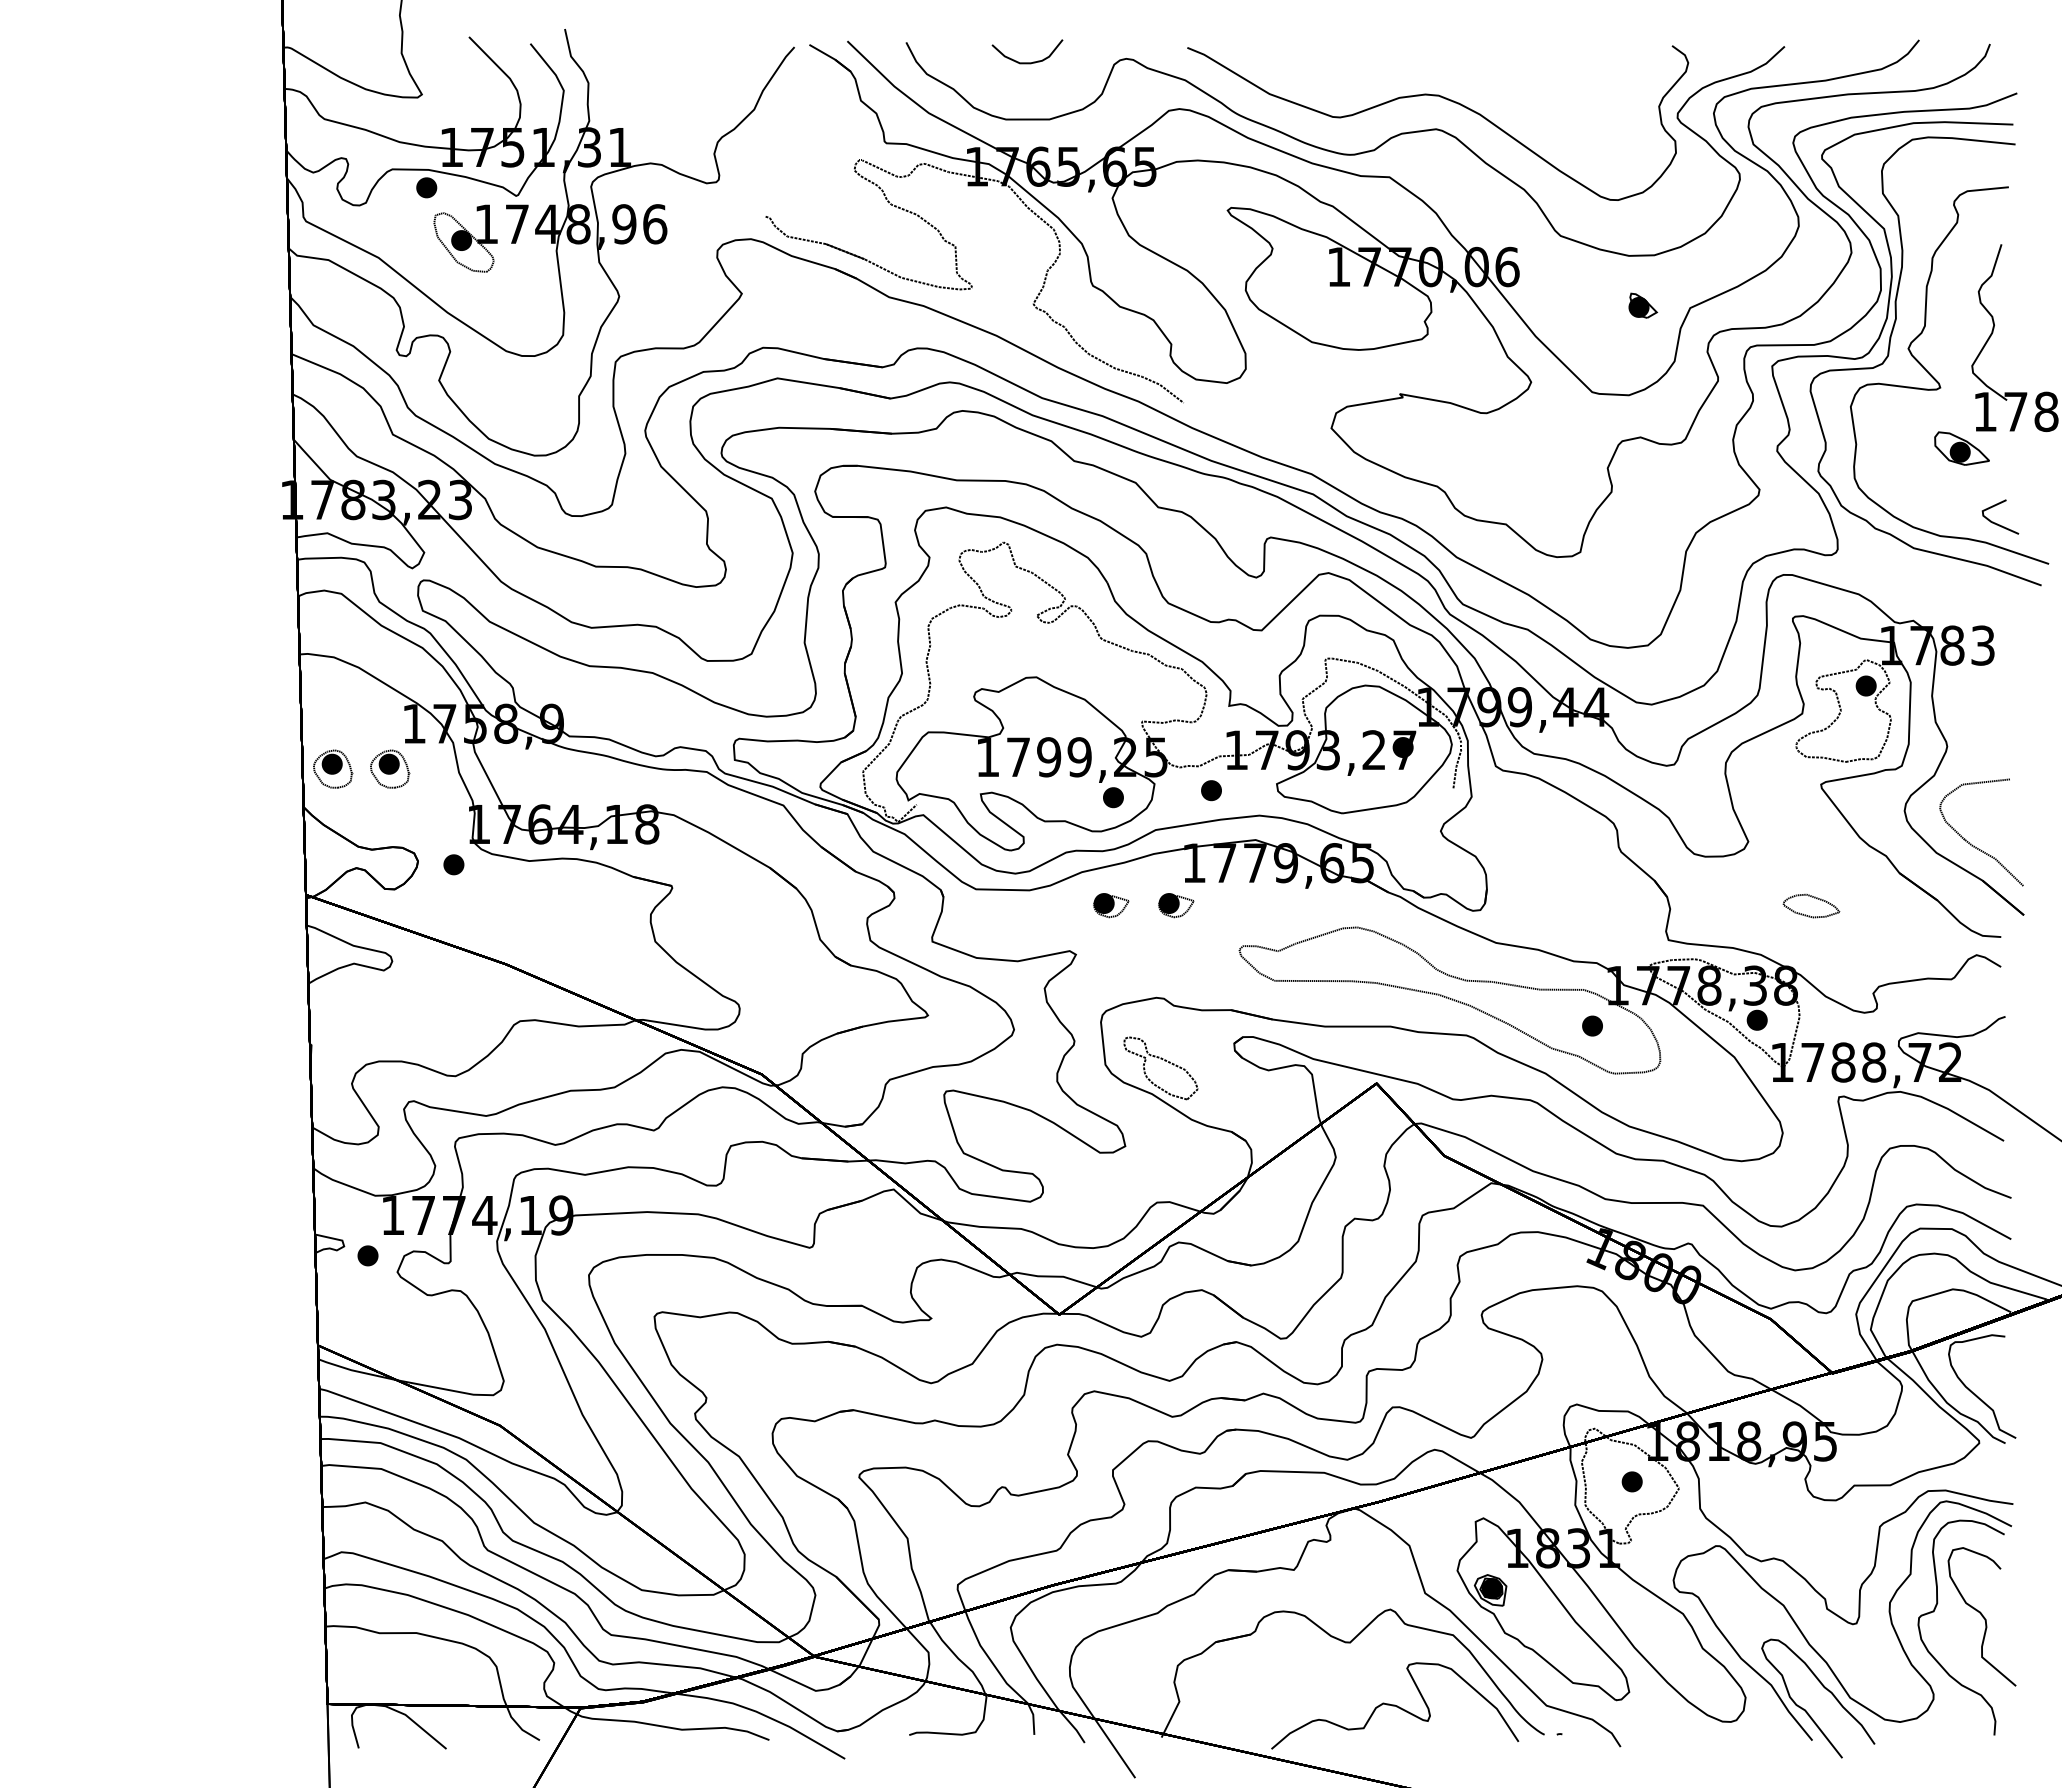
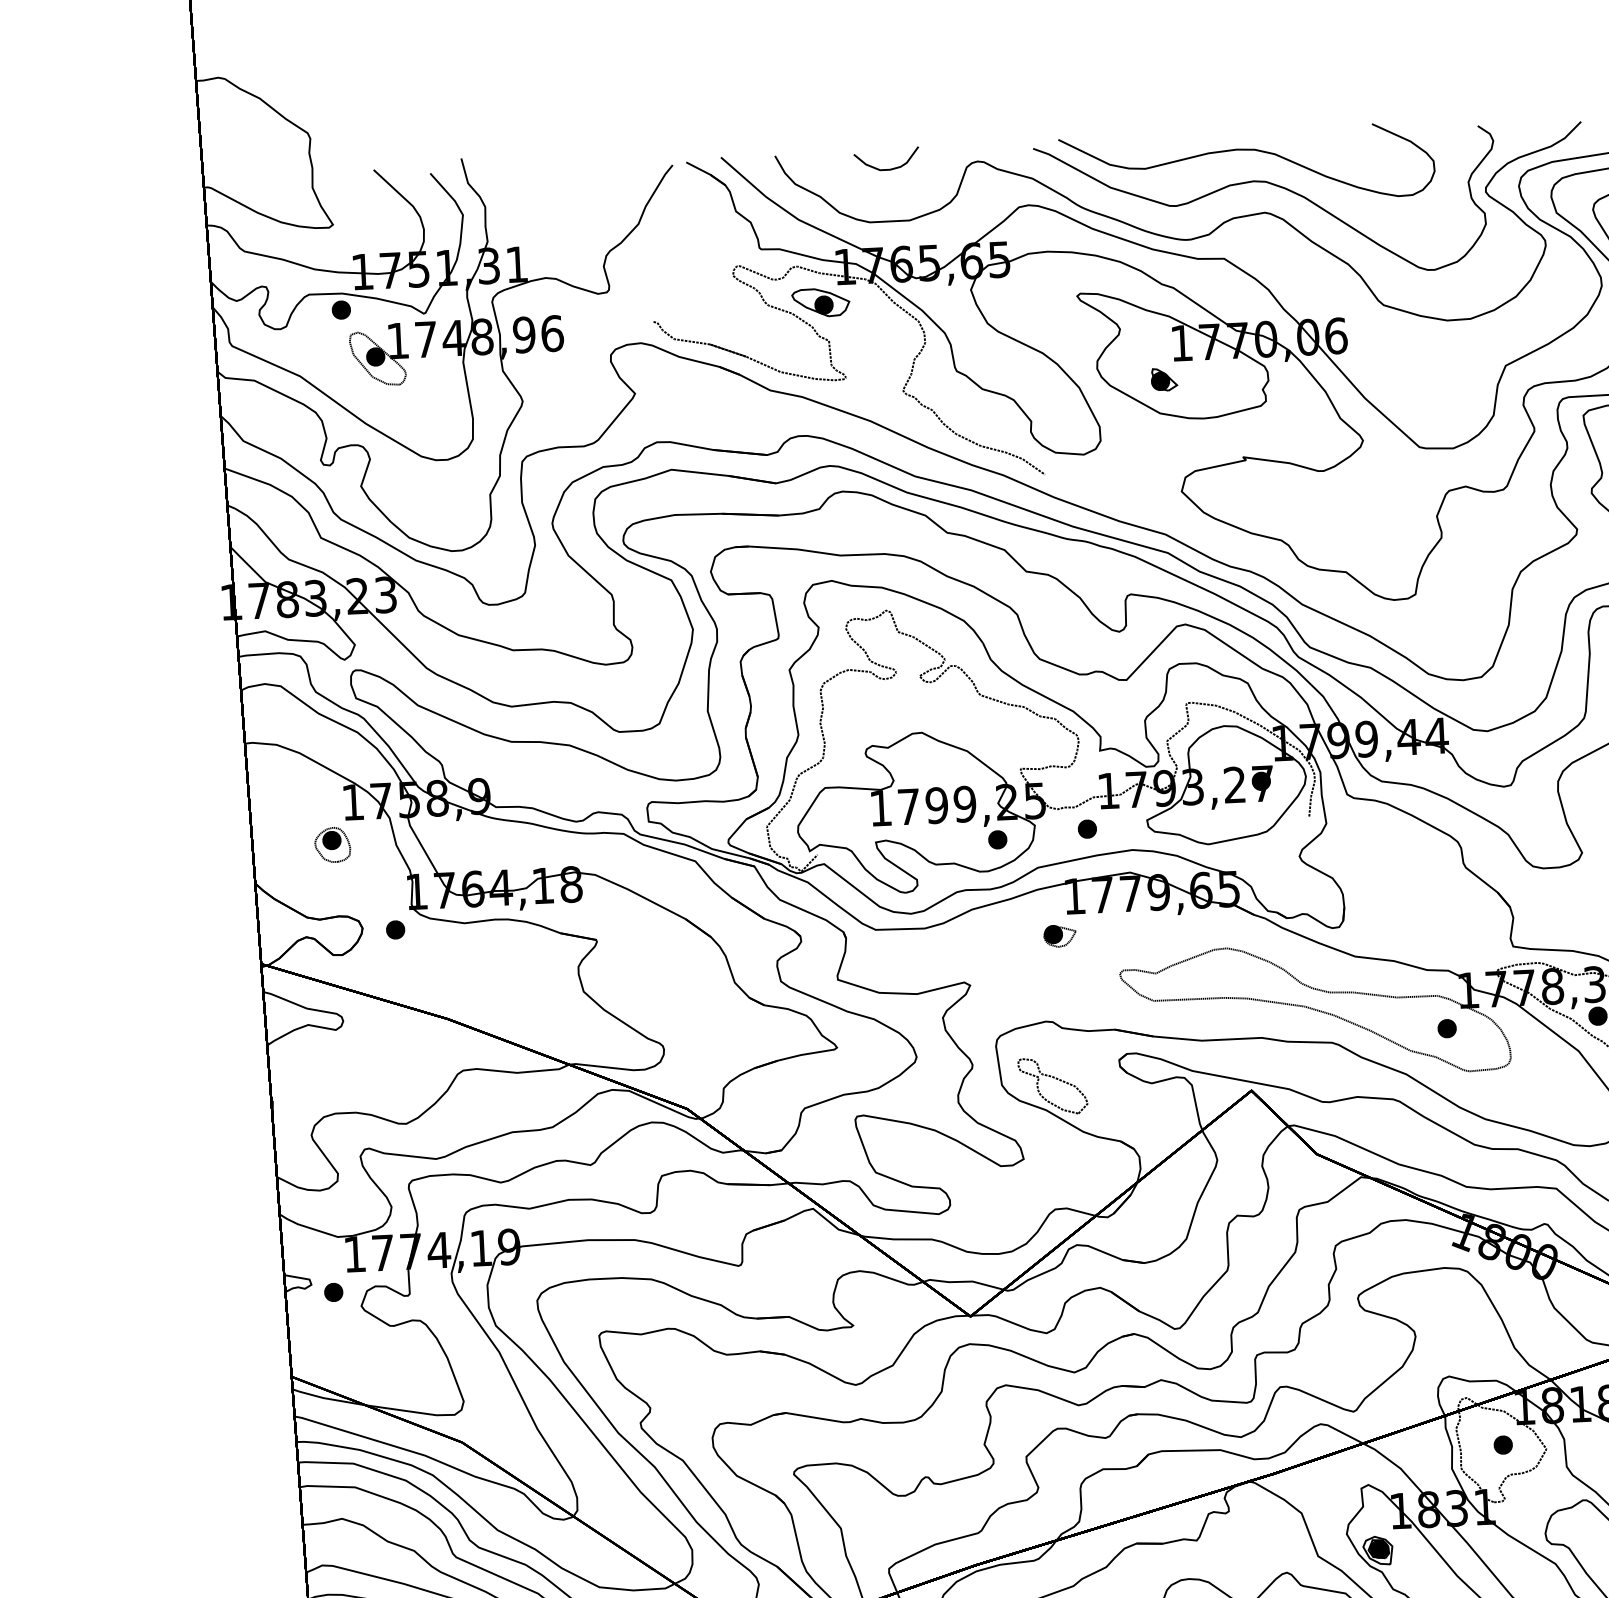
part: (1419, 60) -> (1246, 150), added
part: (948, 204) -> (820, 302), added
part: (1643, 305) -> (1164, 379), moved
part: (333, 768) -> (280, 846), removed
part: (1111, 905) -> (1000, 938), removed

